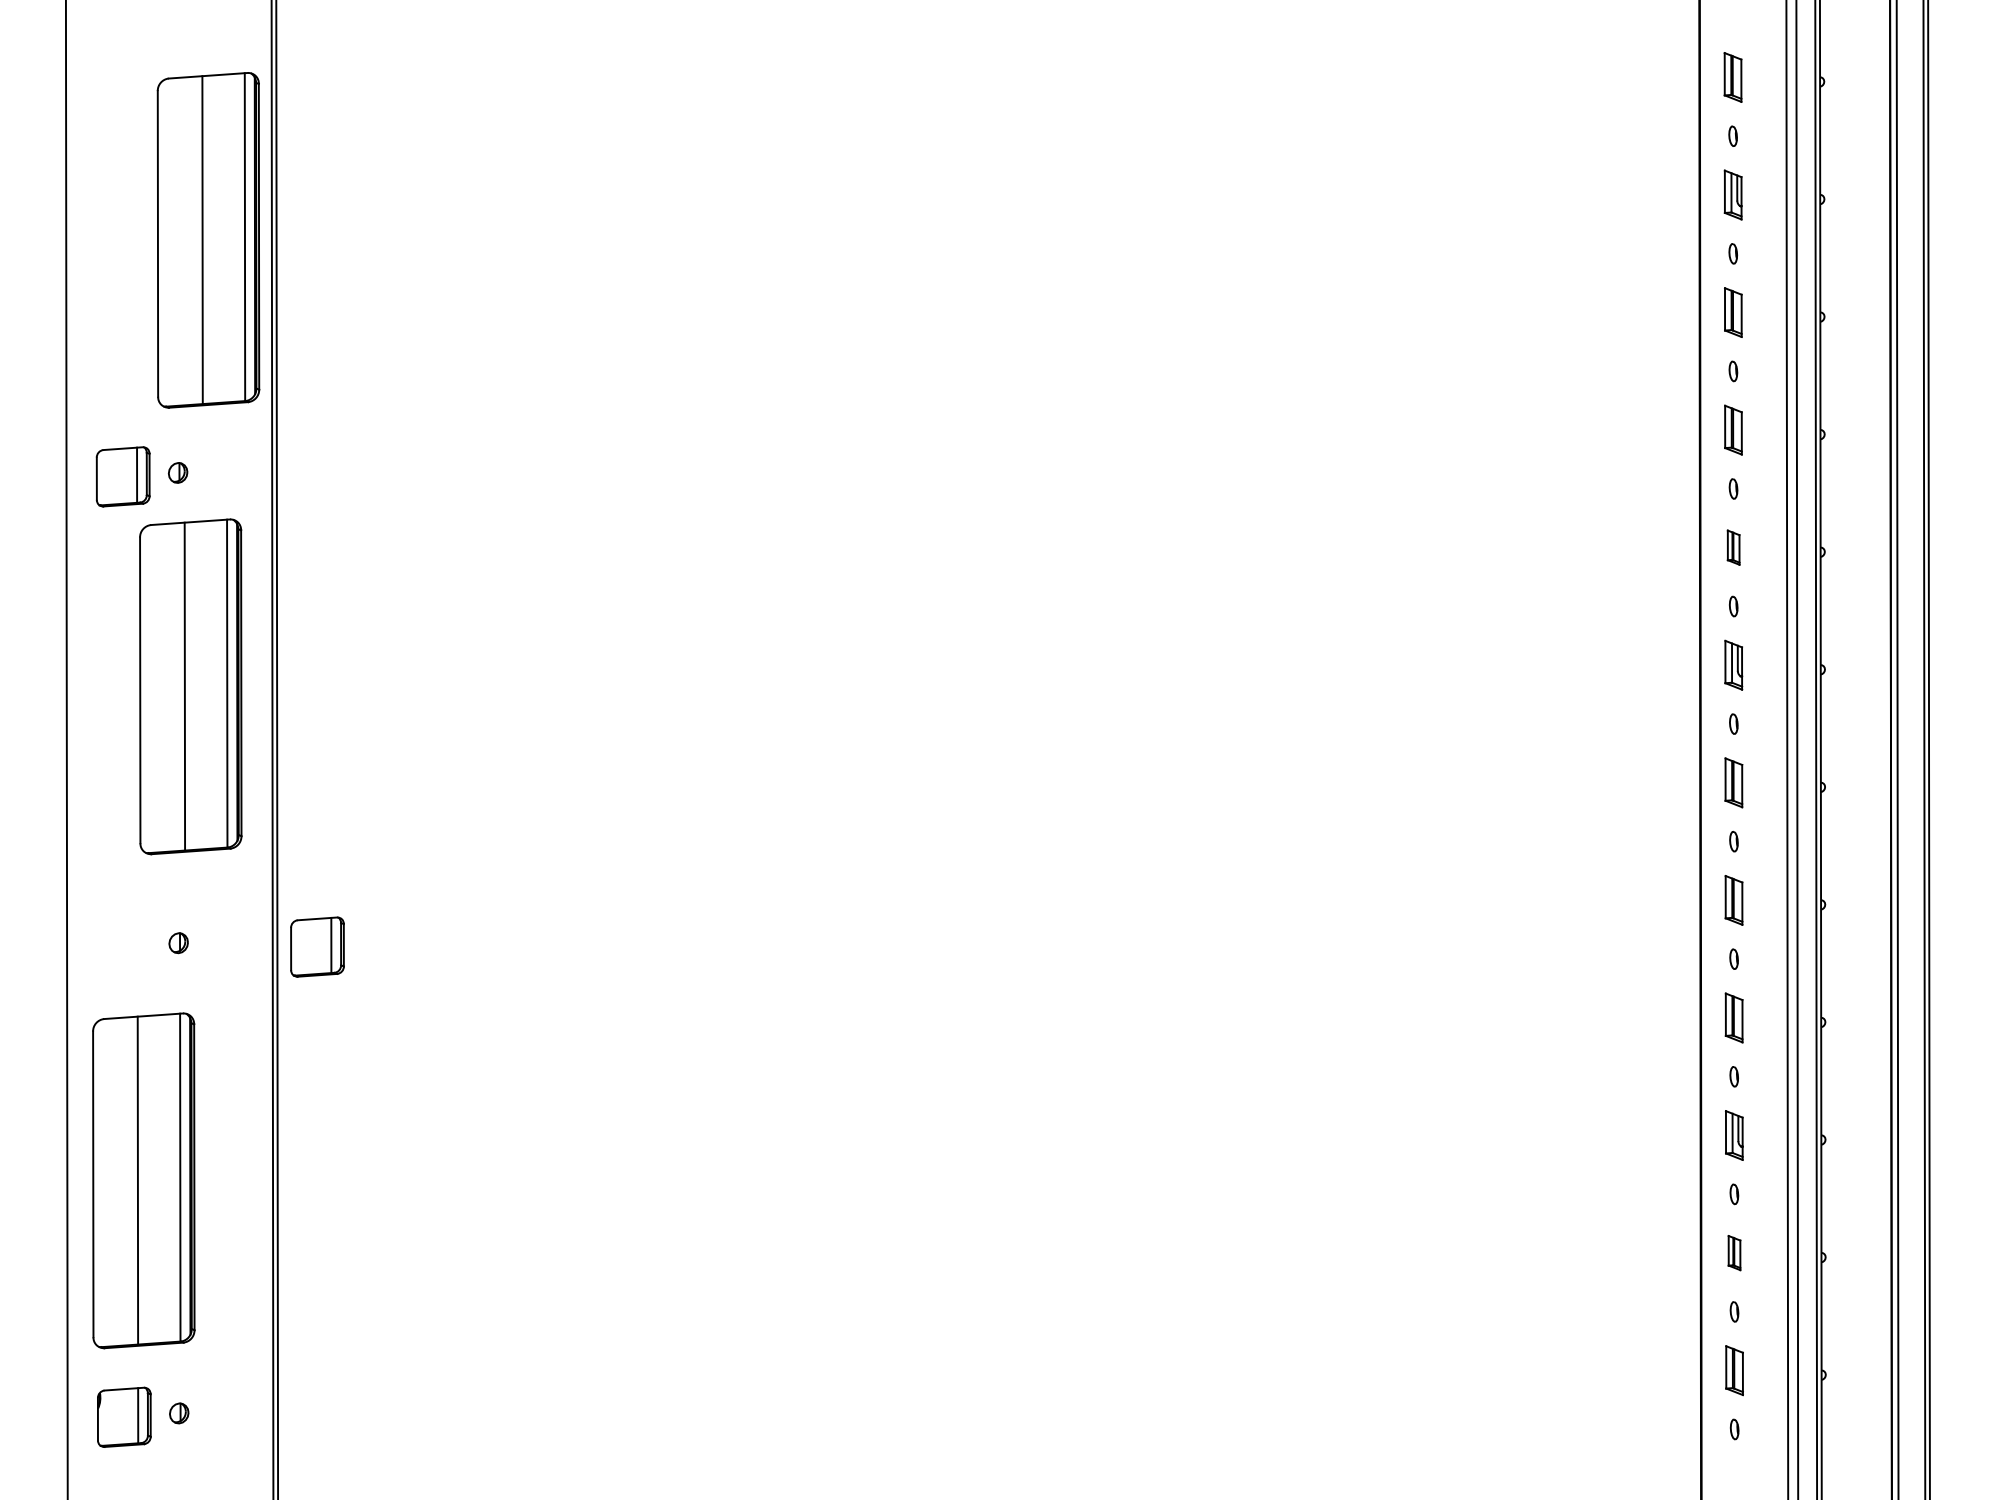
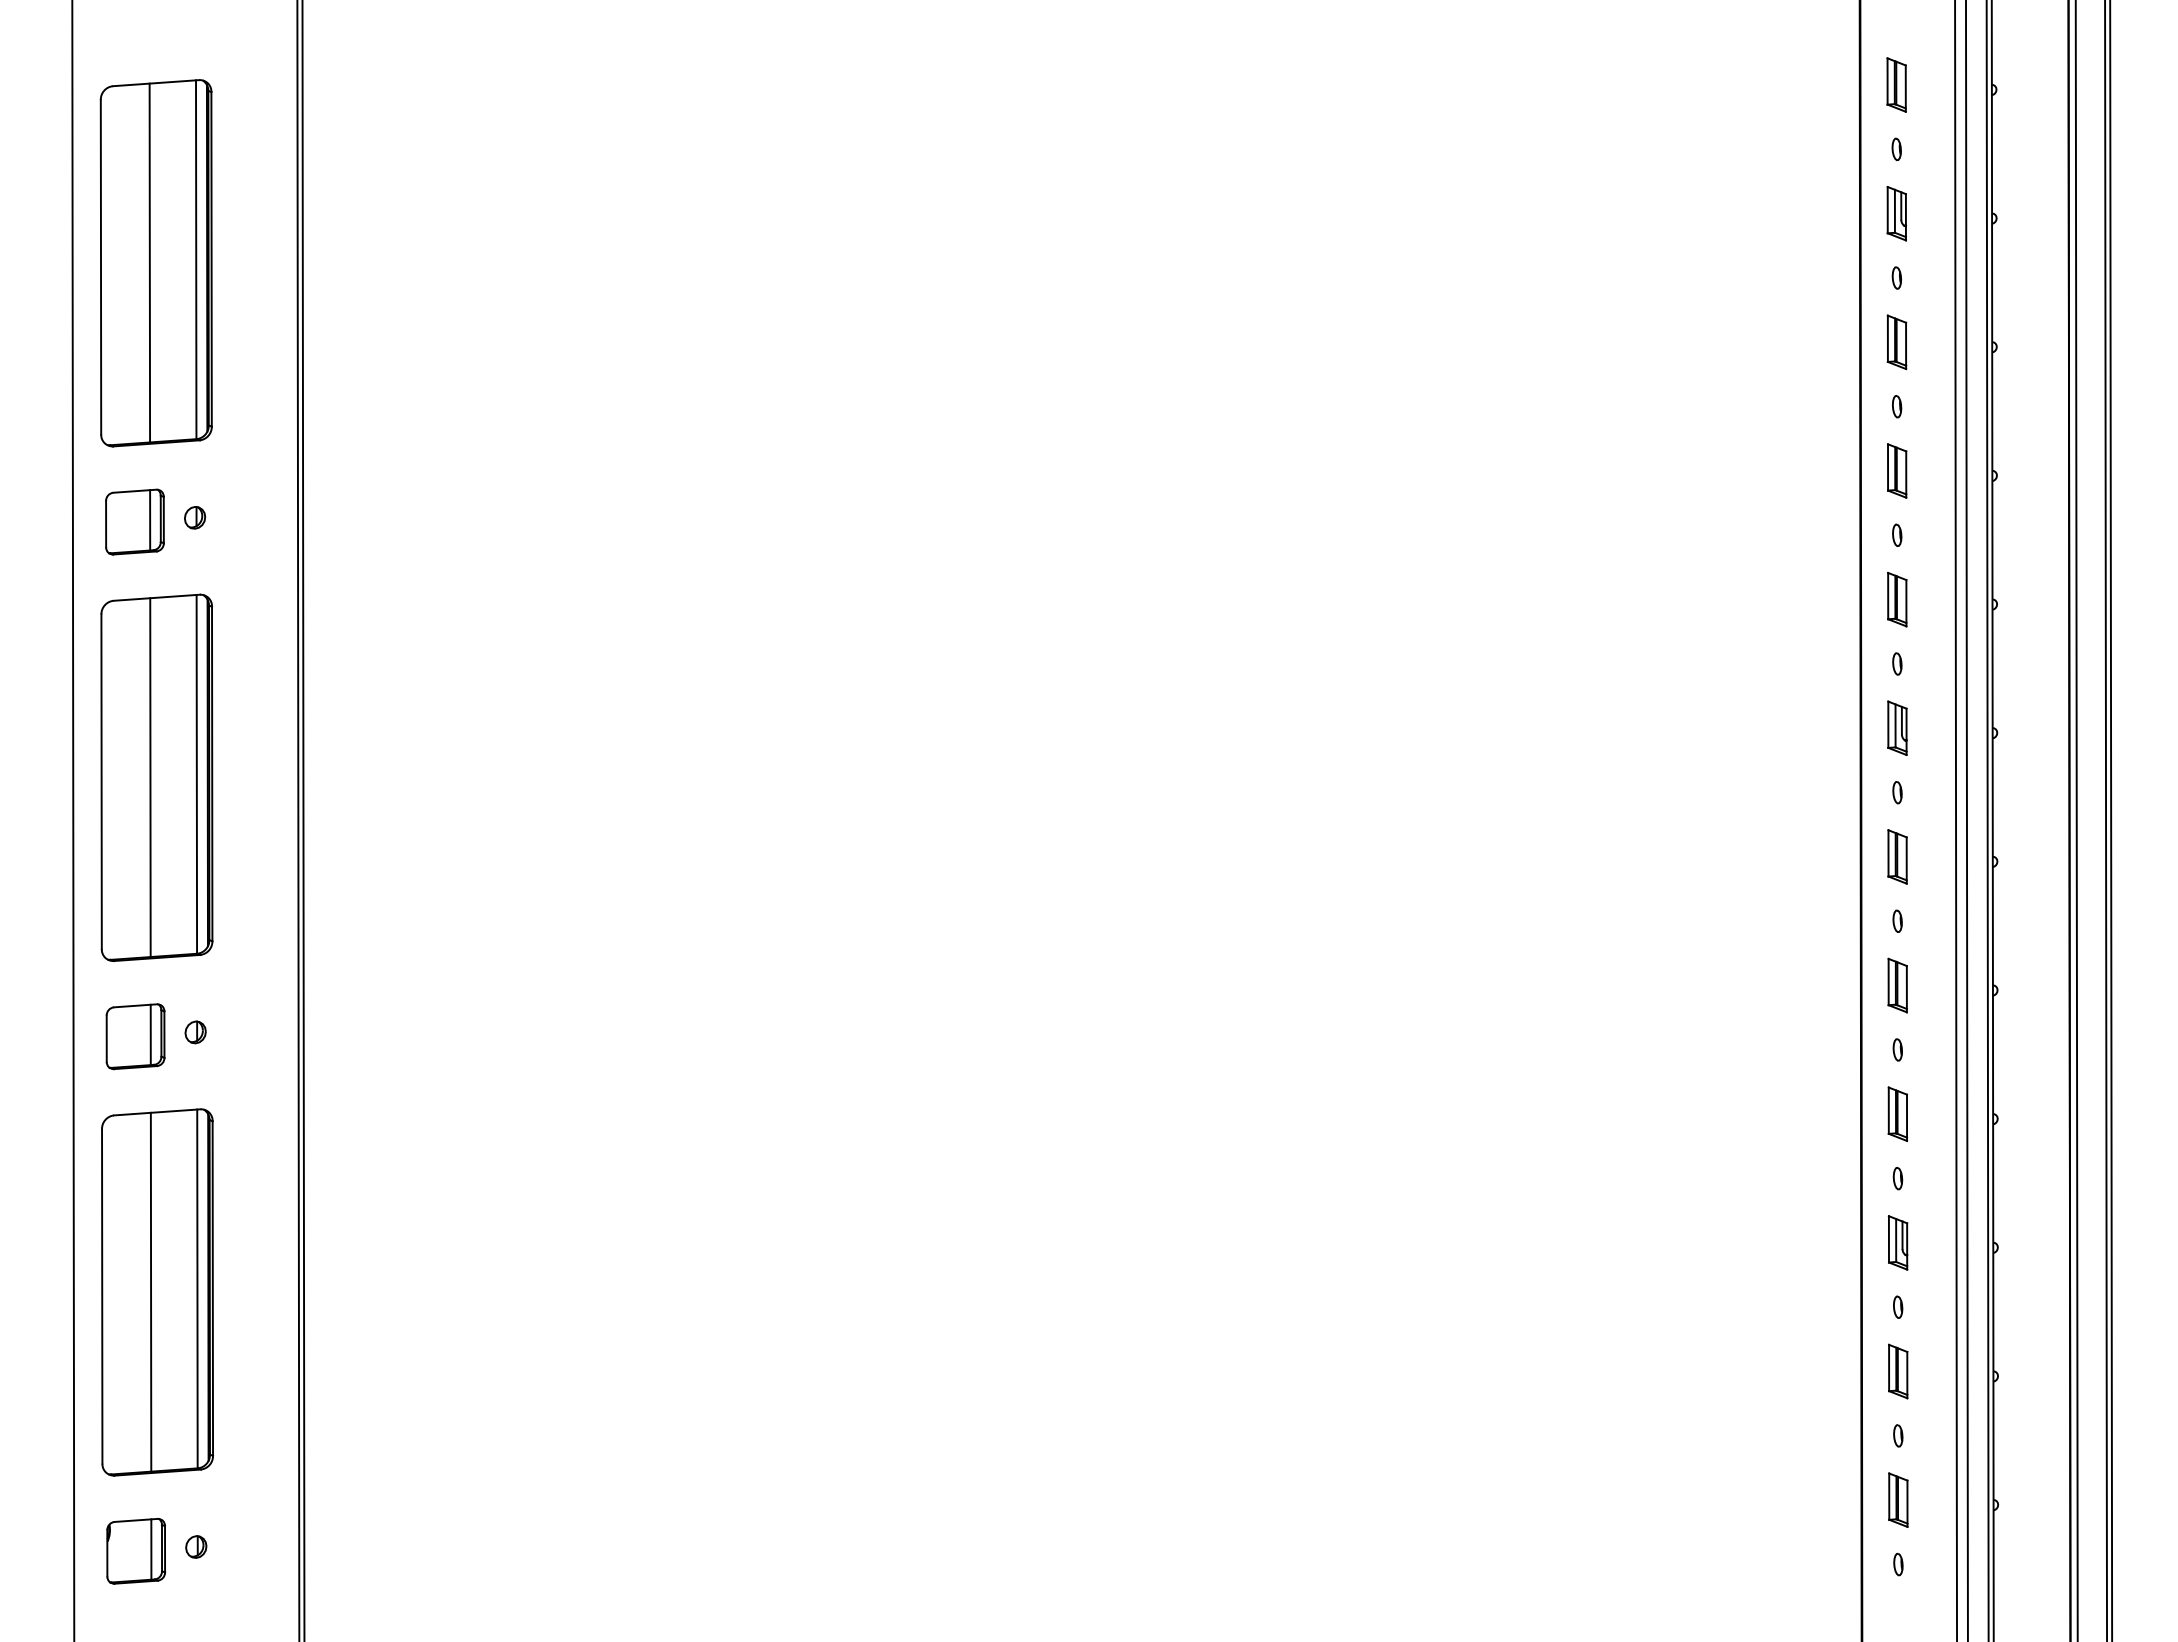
part: (207, 240) -> (155, 263), moved
part: (1733, 547) -> (1897, 599), size x1.43
part: (190, 686) -> (156, 777), moved
part: (317, 946) -> (135, 1036), moved
part: (1734, 1253) -> (1898, 1371), size x1.43

